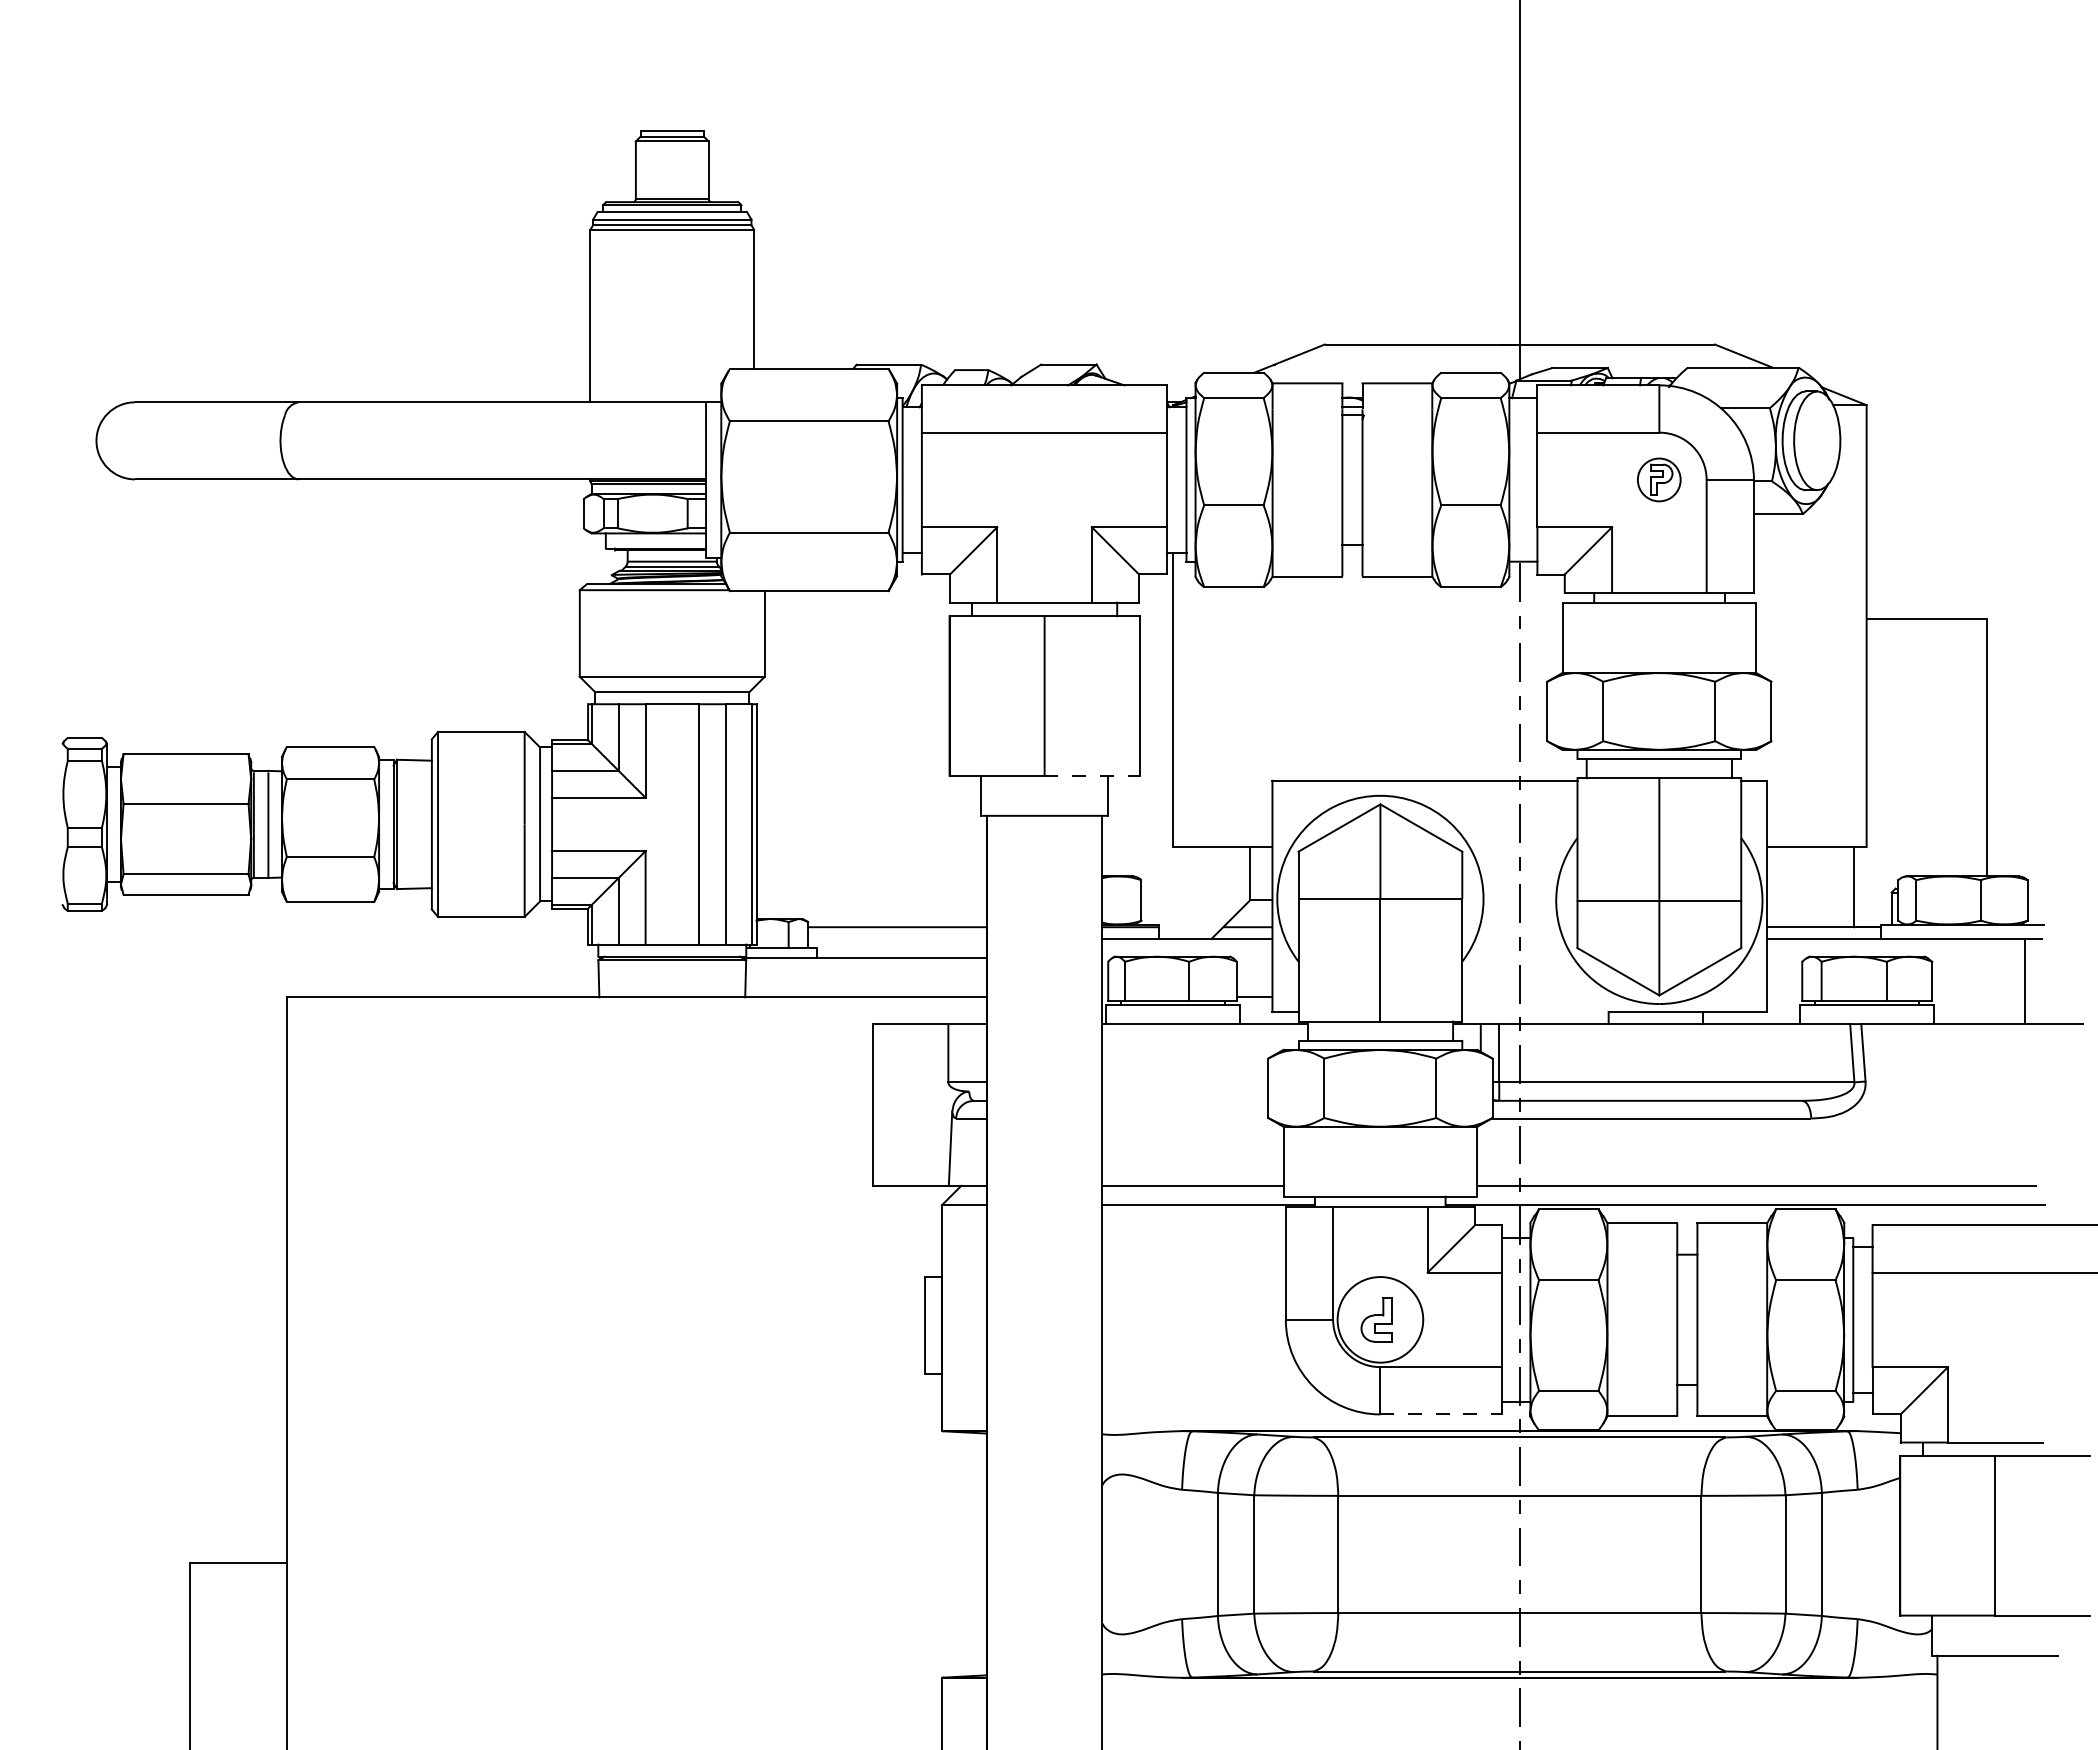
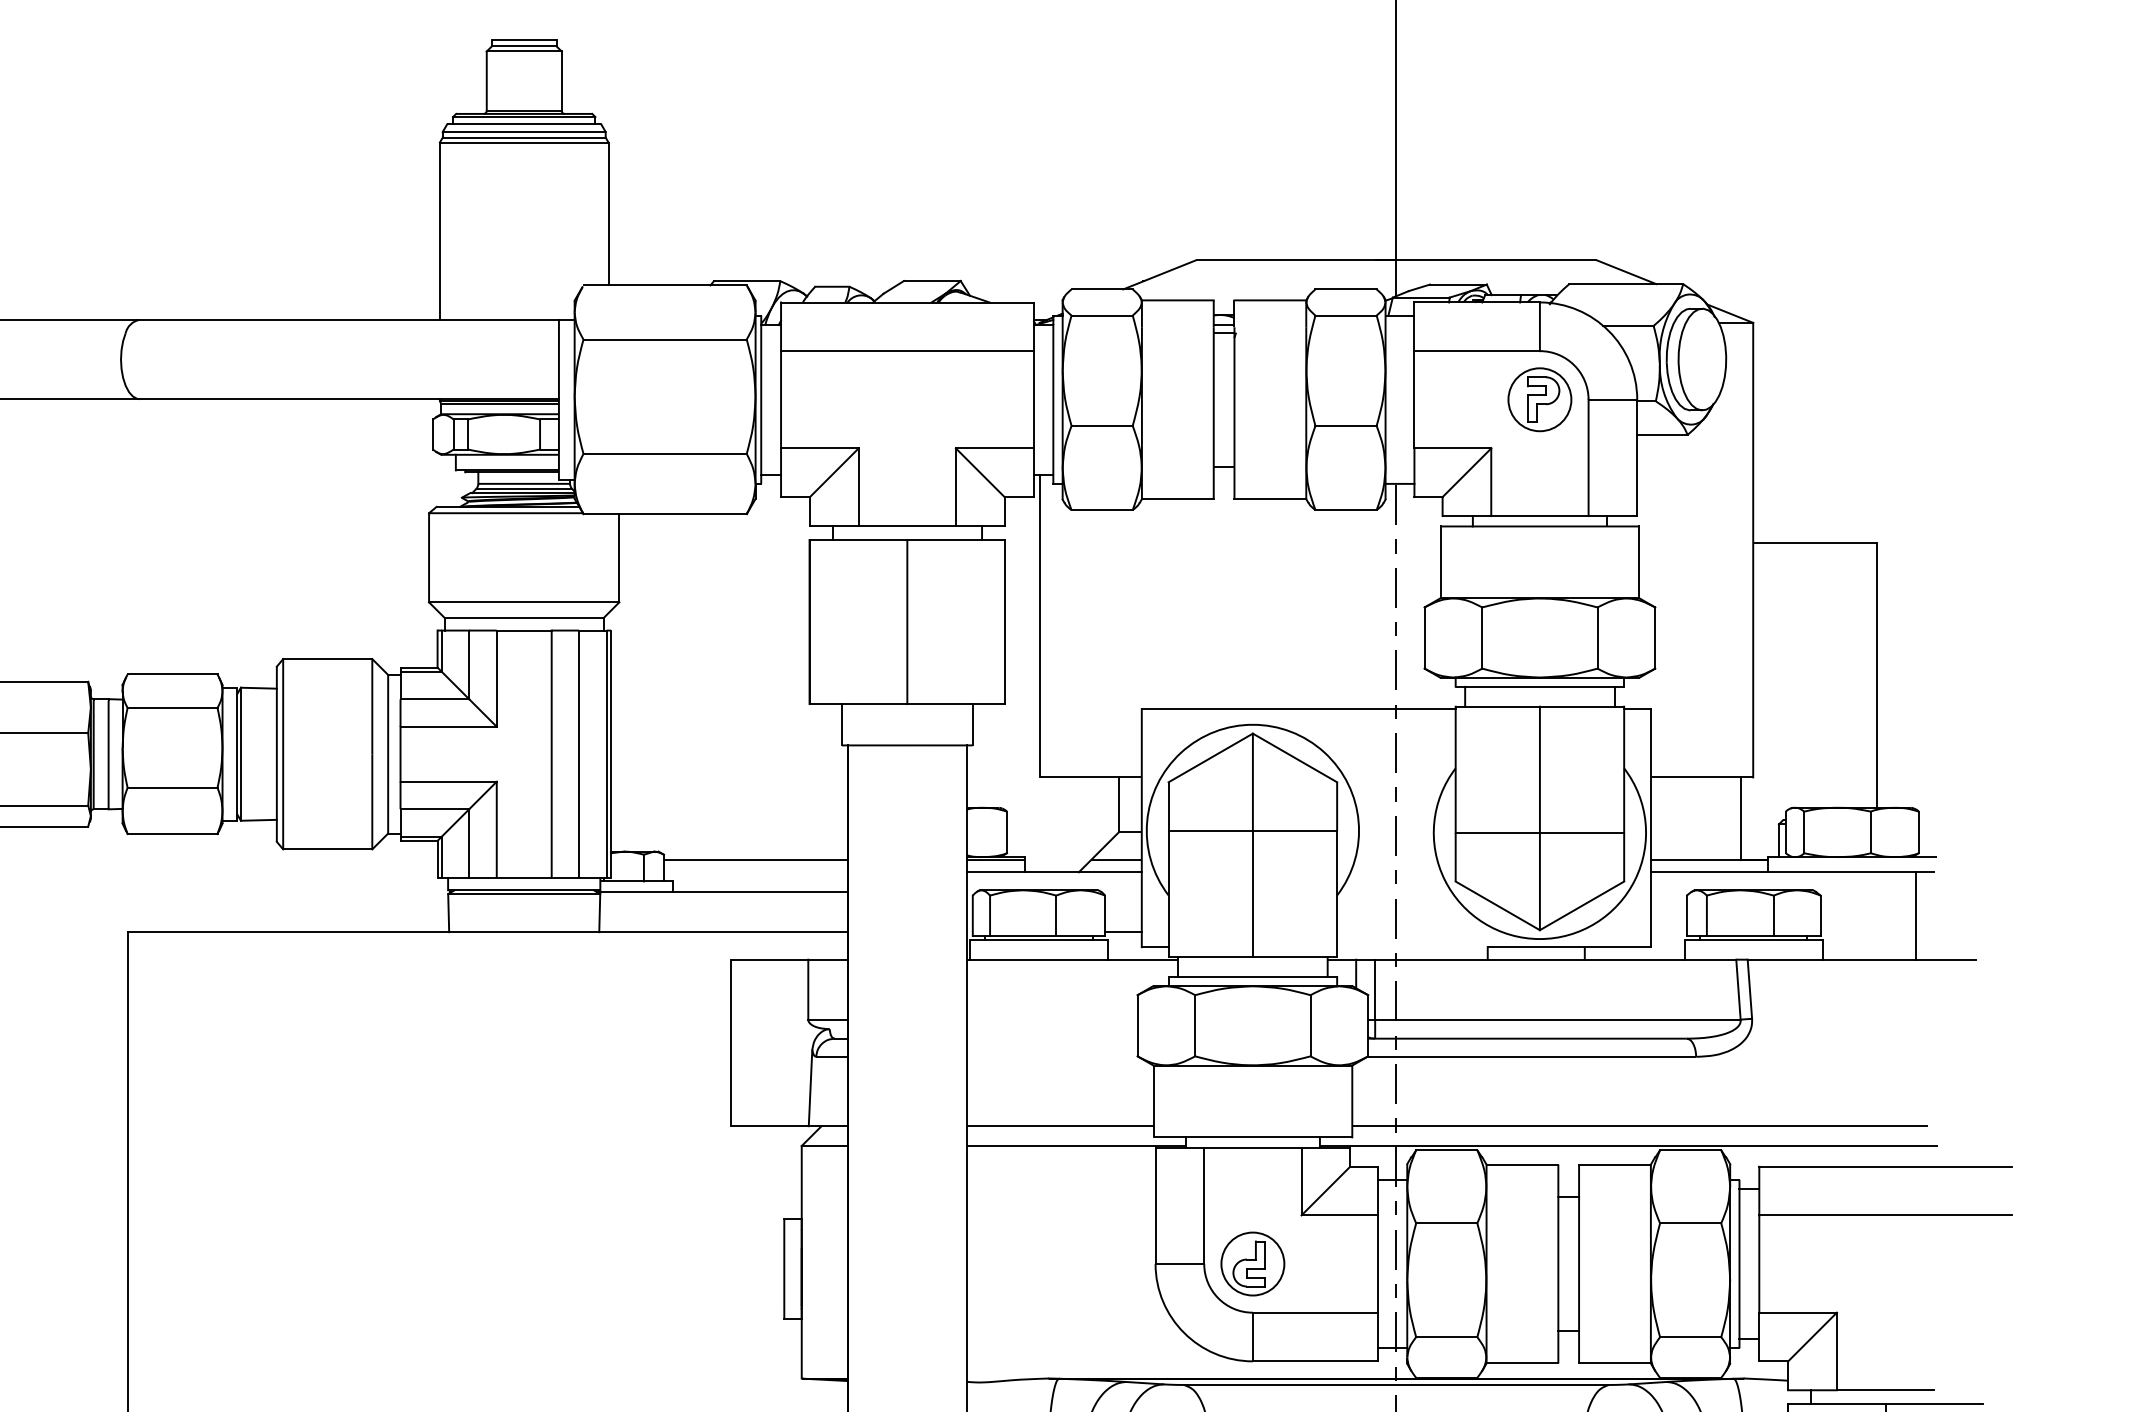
part: (1658, 479) -> (1539, 399), size x1.43
line: (1092, 775) -> (956, 703), dashed -> solid
circle: (1380, 1319) -> (1252, 1263), size x0.71
line: (1441, 1414) -> (1315, 1361), dashed -> solid

